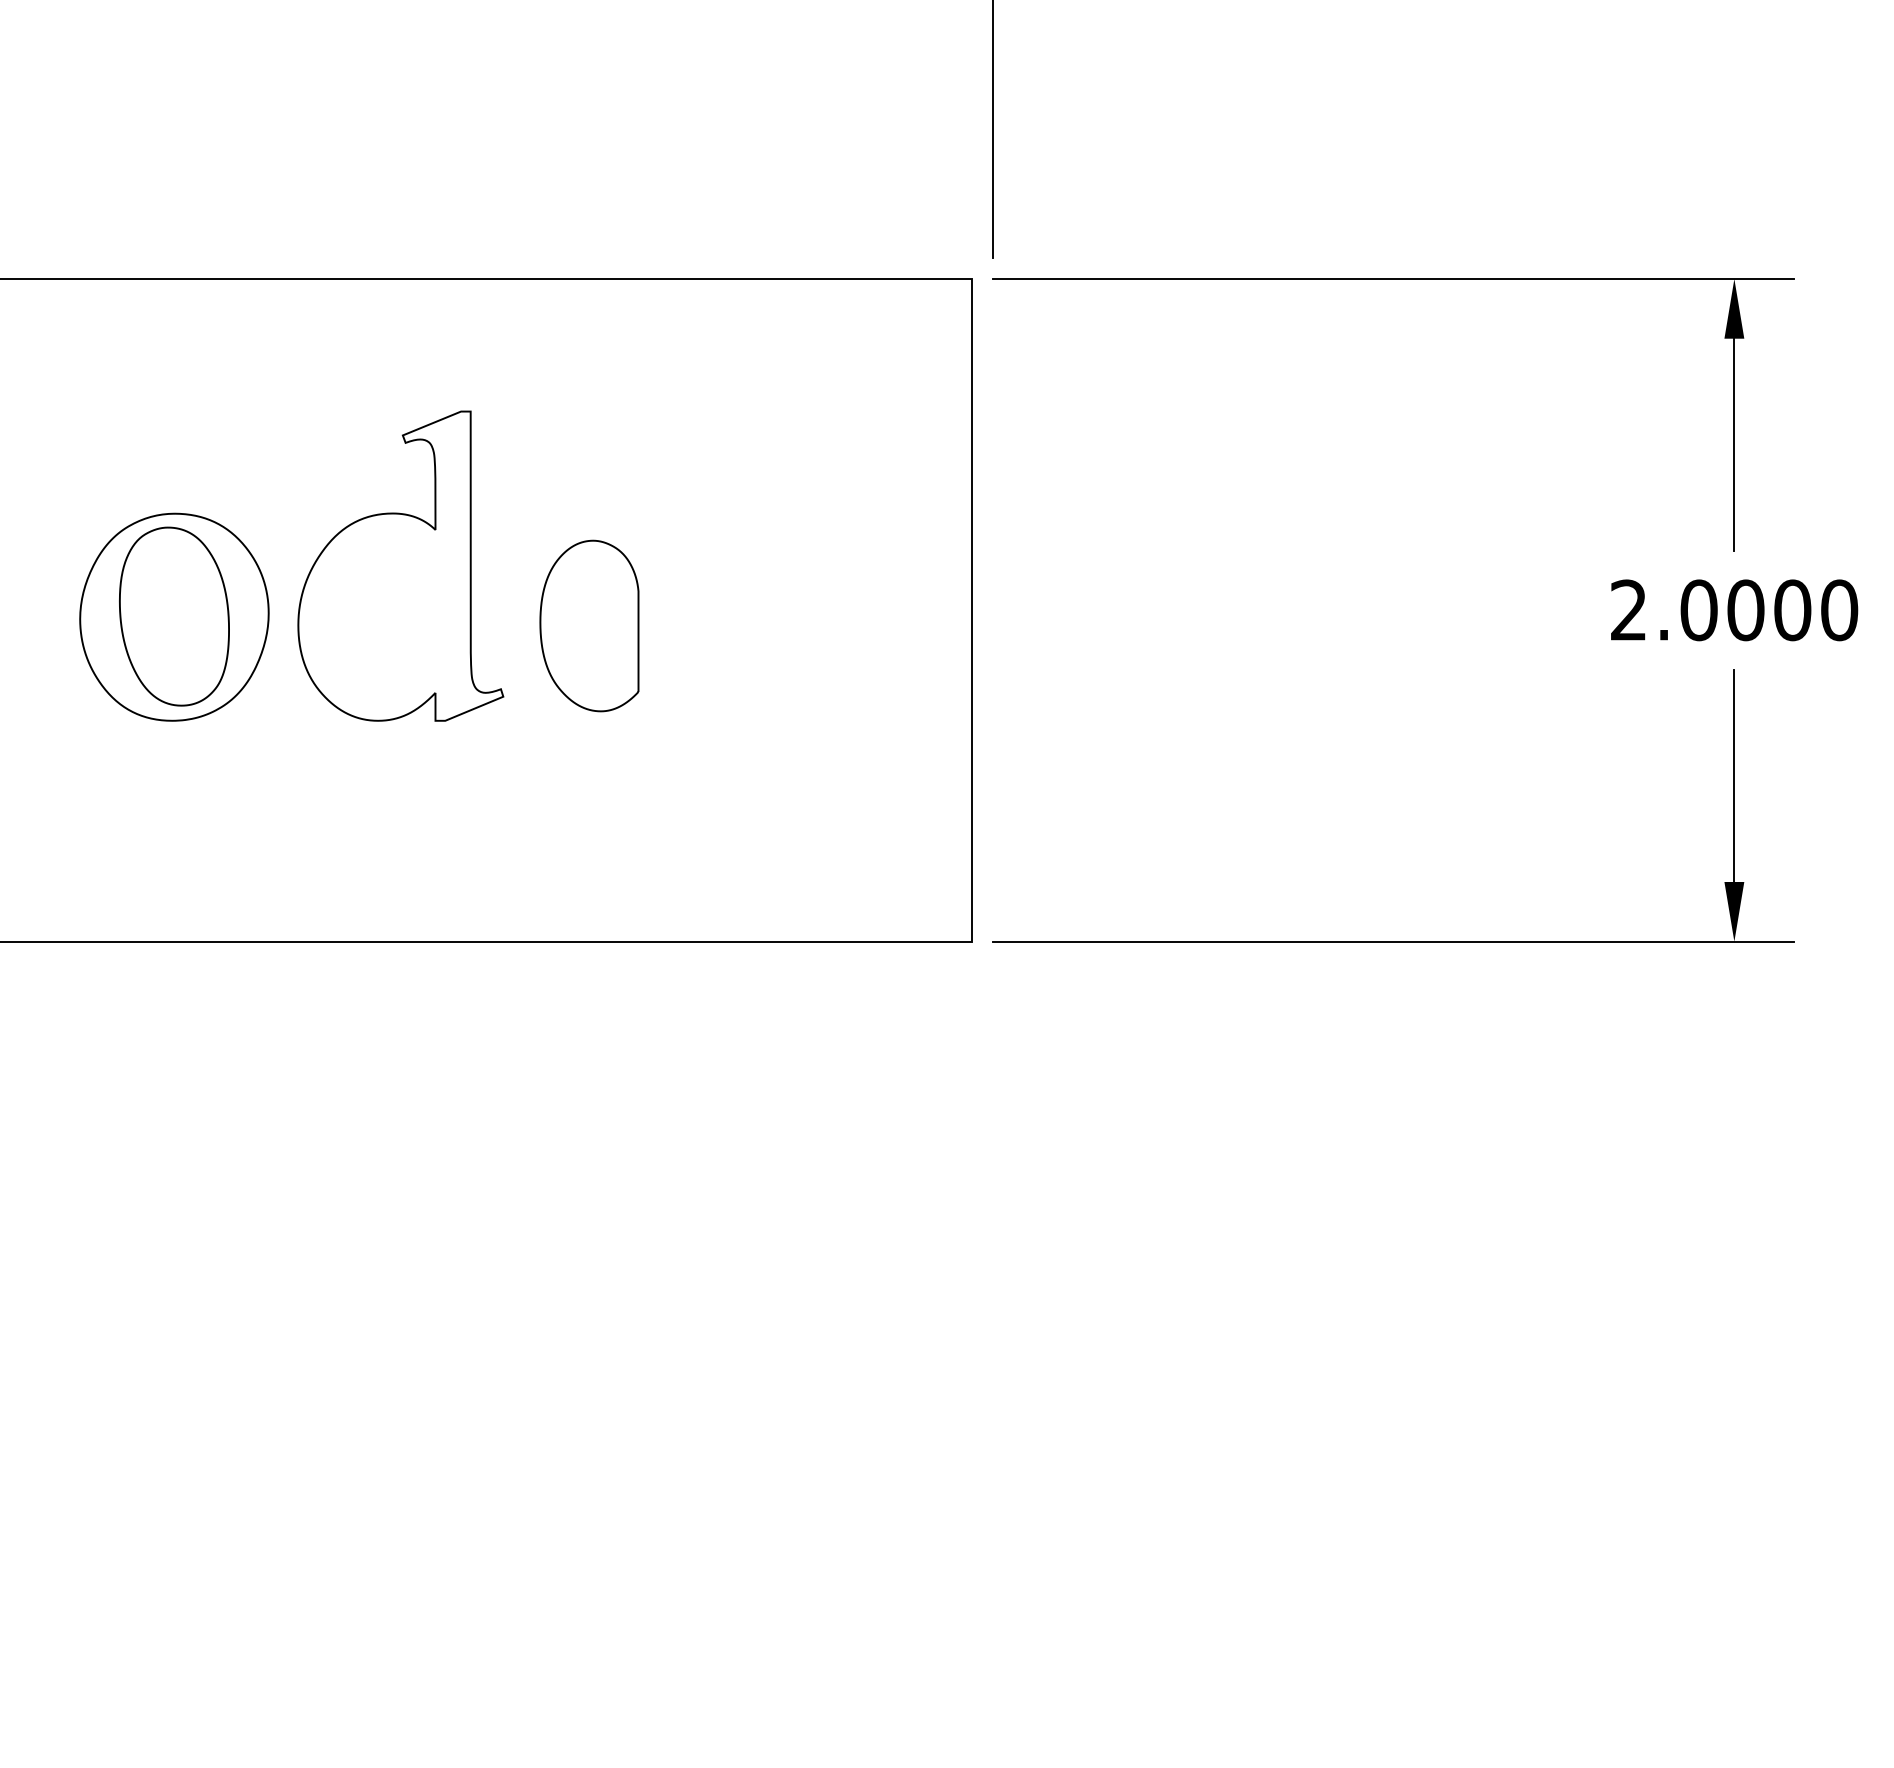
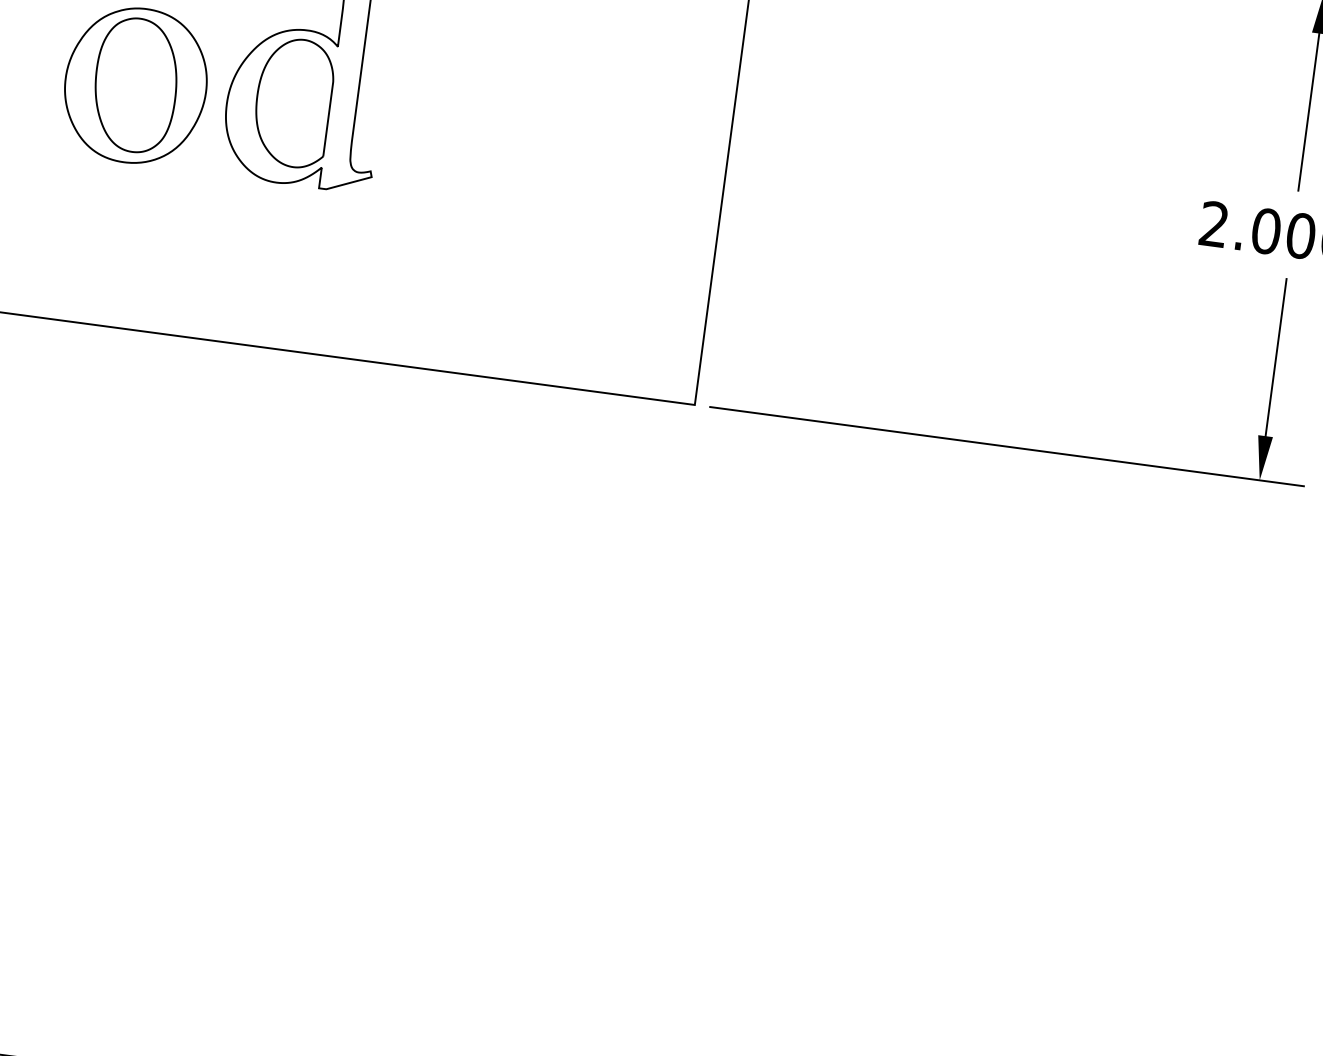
part: (589, 625) -> (293, 102), moved

